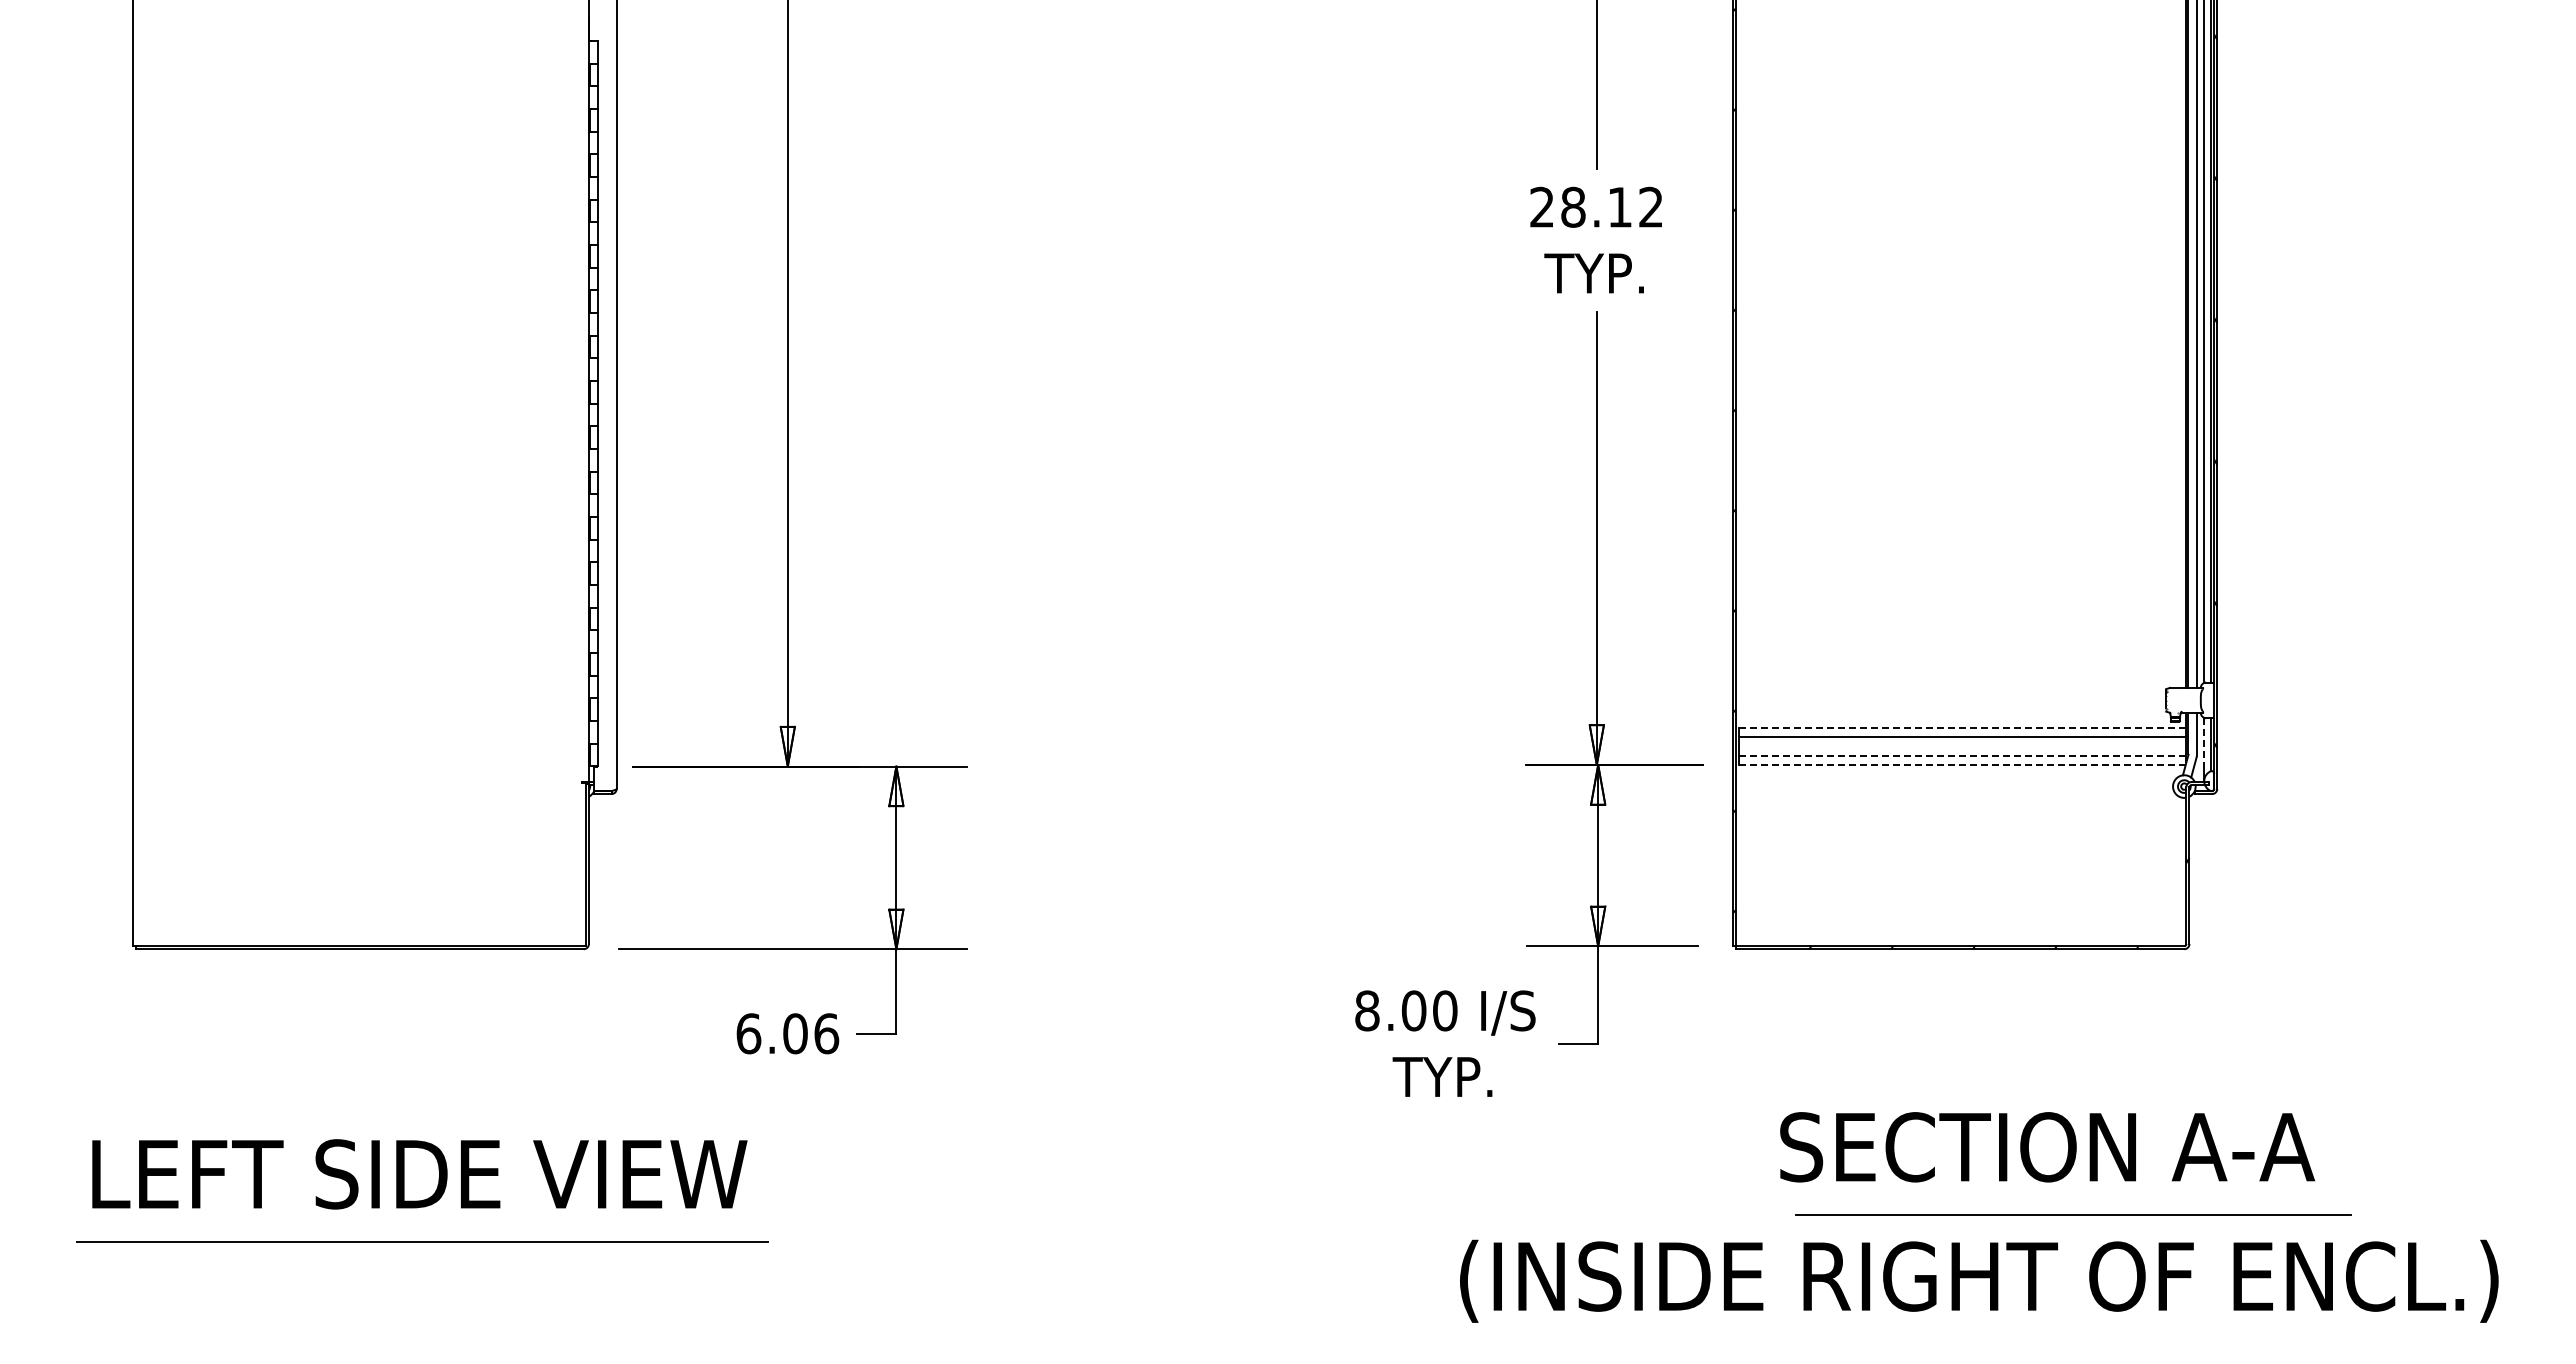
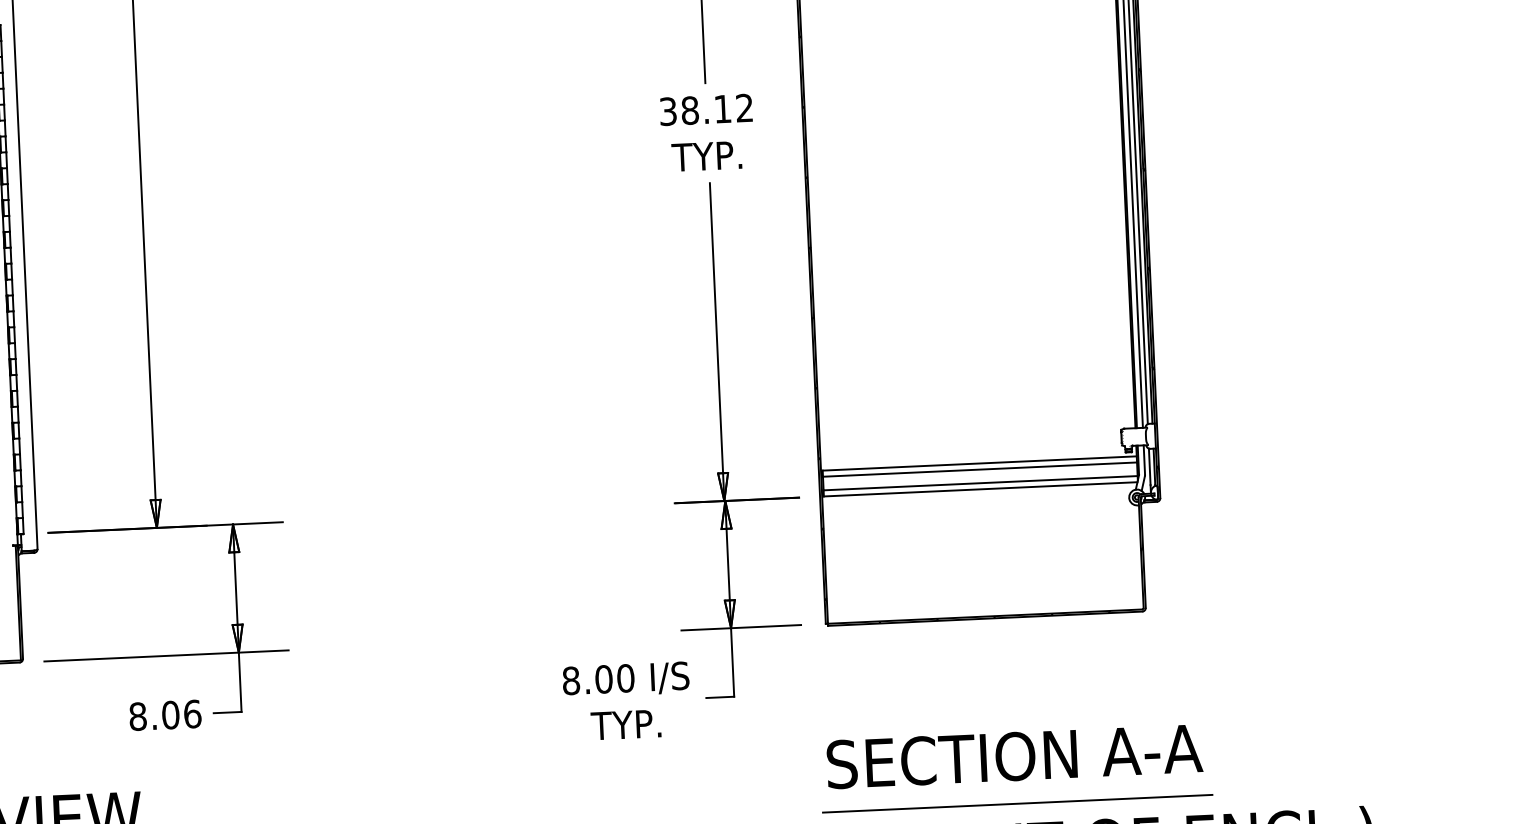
text: (1541, 207) -> (667, 111), 28.12 -> 38.12
line: (1962, 728) -> (979, 463), dashed -> solid
line: (2204, 743) -> (1149, 466), dashed -> solid
line: (1962, 756) -> (980, 483), dashed -> solid
line: (1962, 764) -> (980, 489), dashed -> solid
text: (748, 1033) -> (137, 716), 6.06 -> 8.06
text: (2047, 1147) -> (1014, 756), moved
line: (2073, 1214) -> (1017, 803), moved

